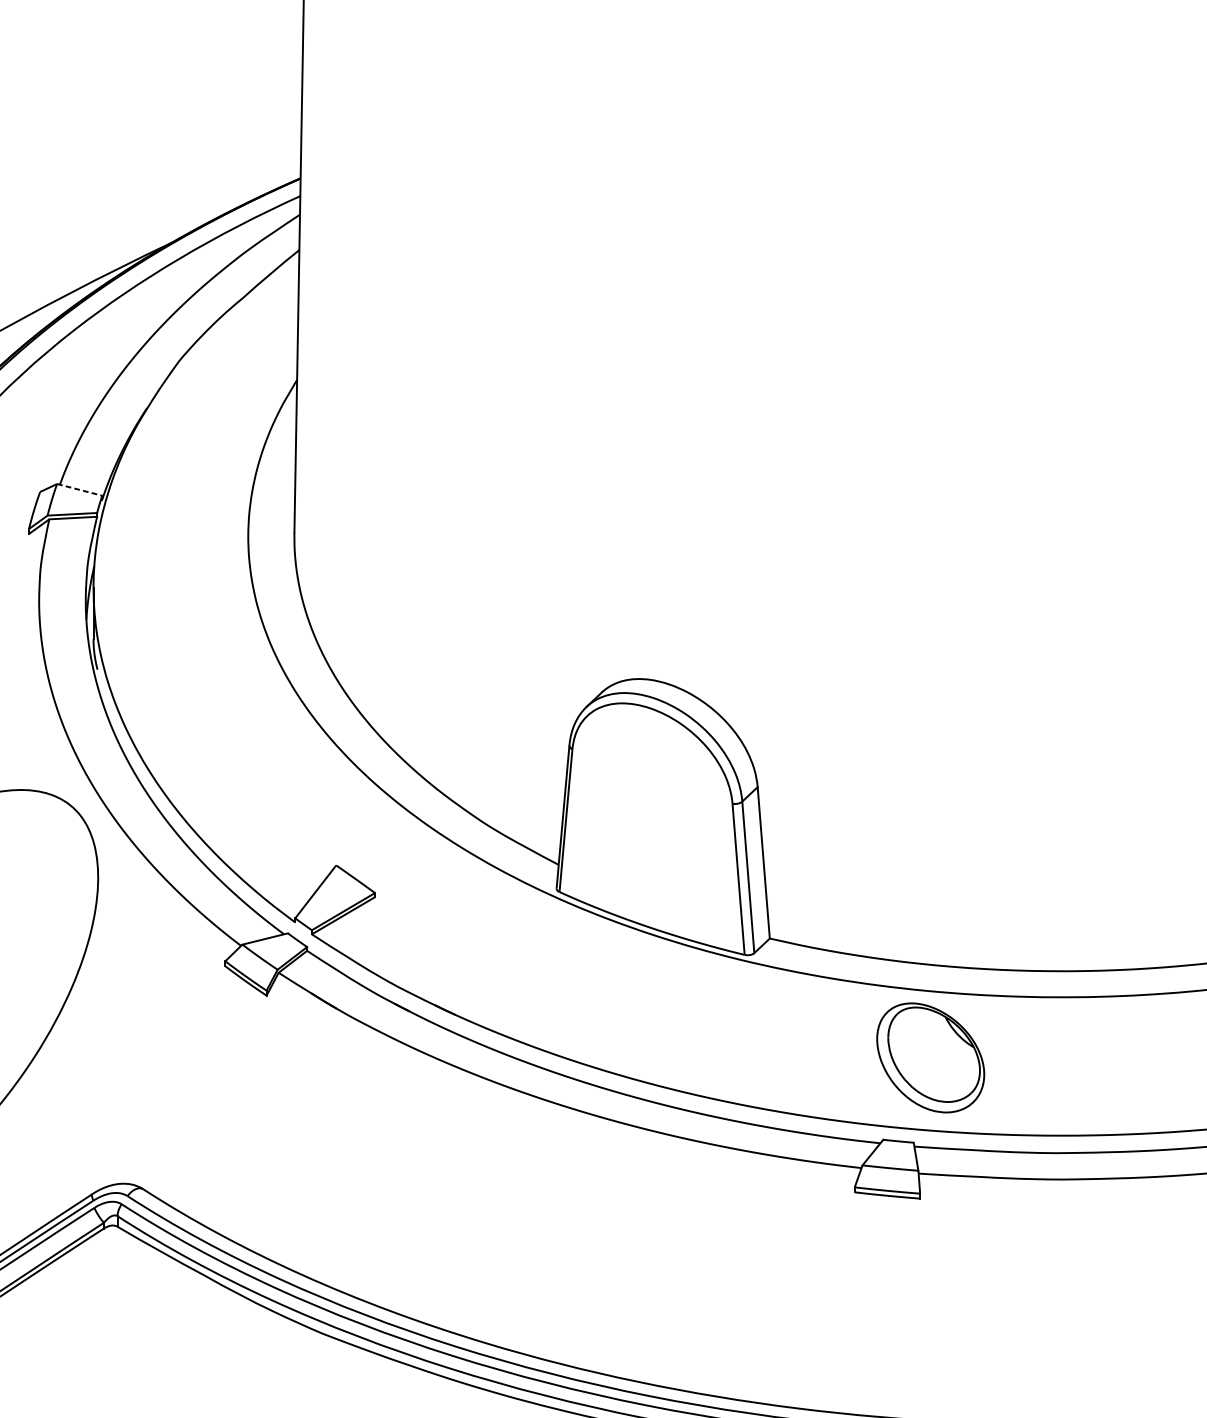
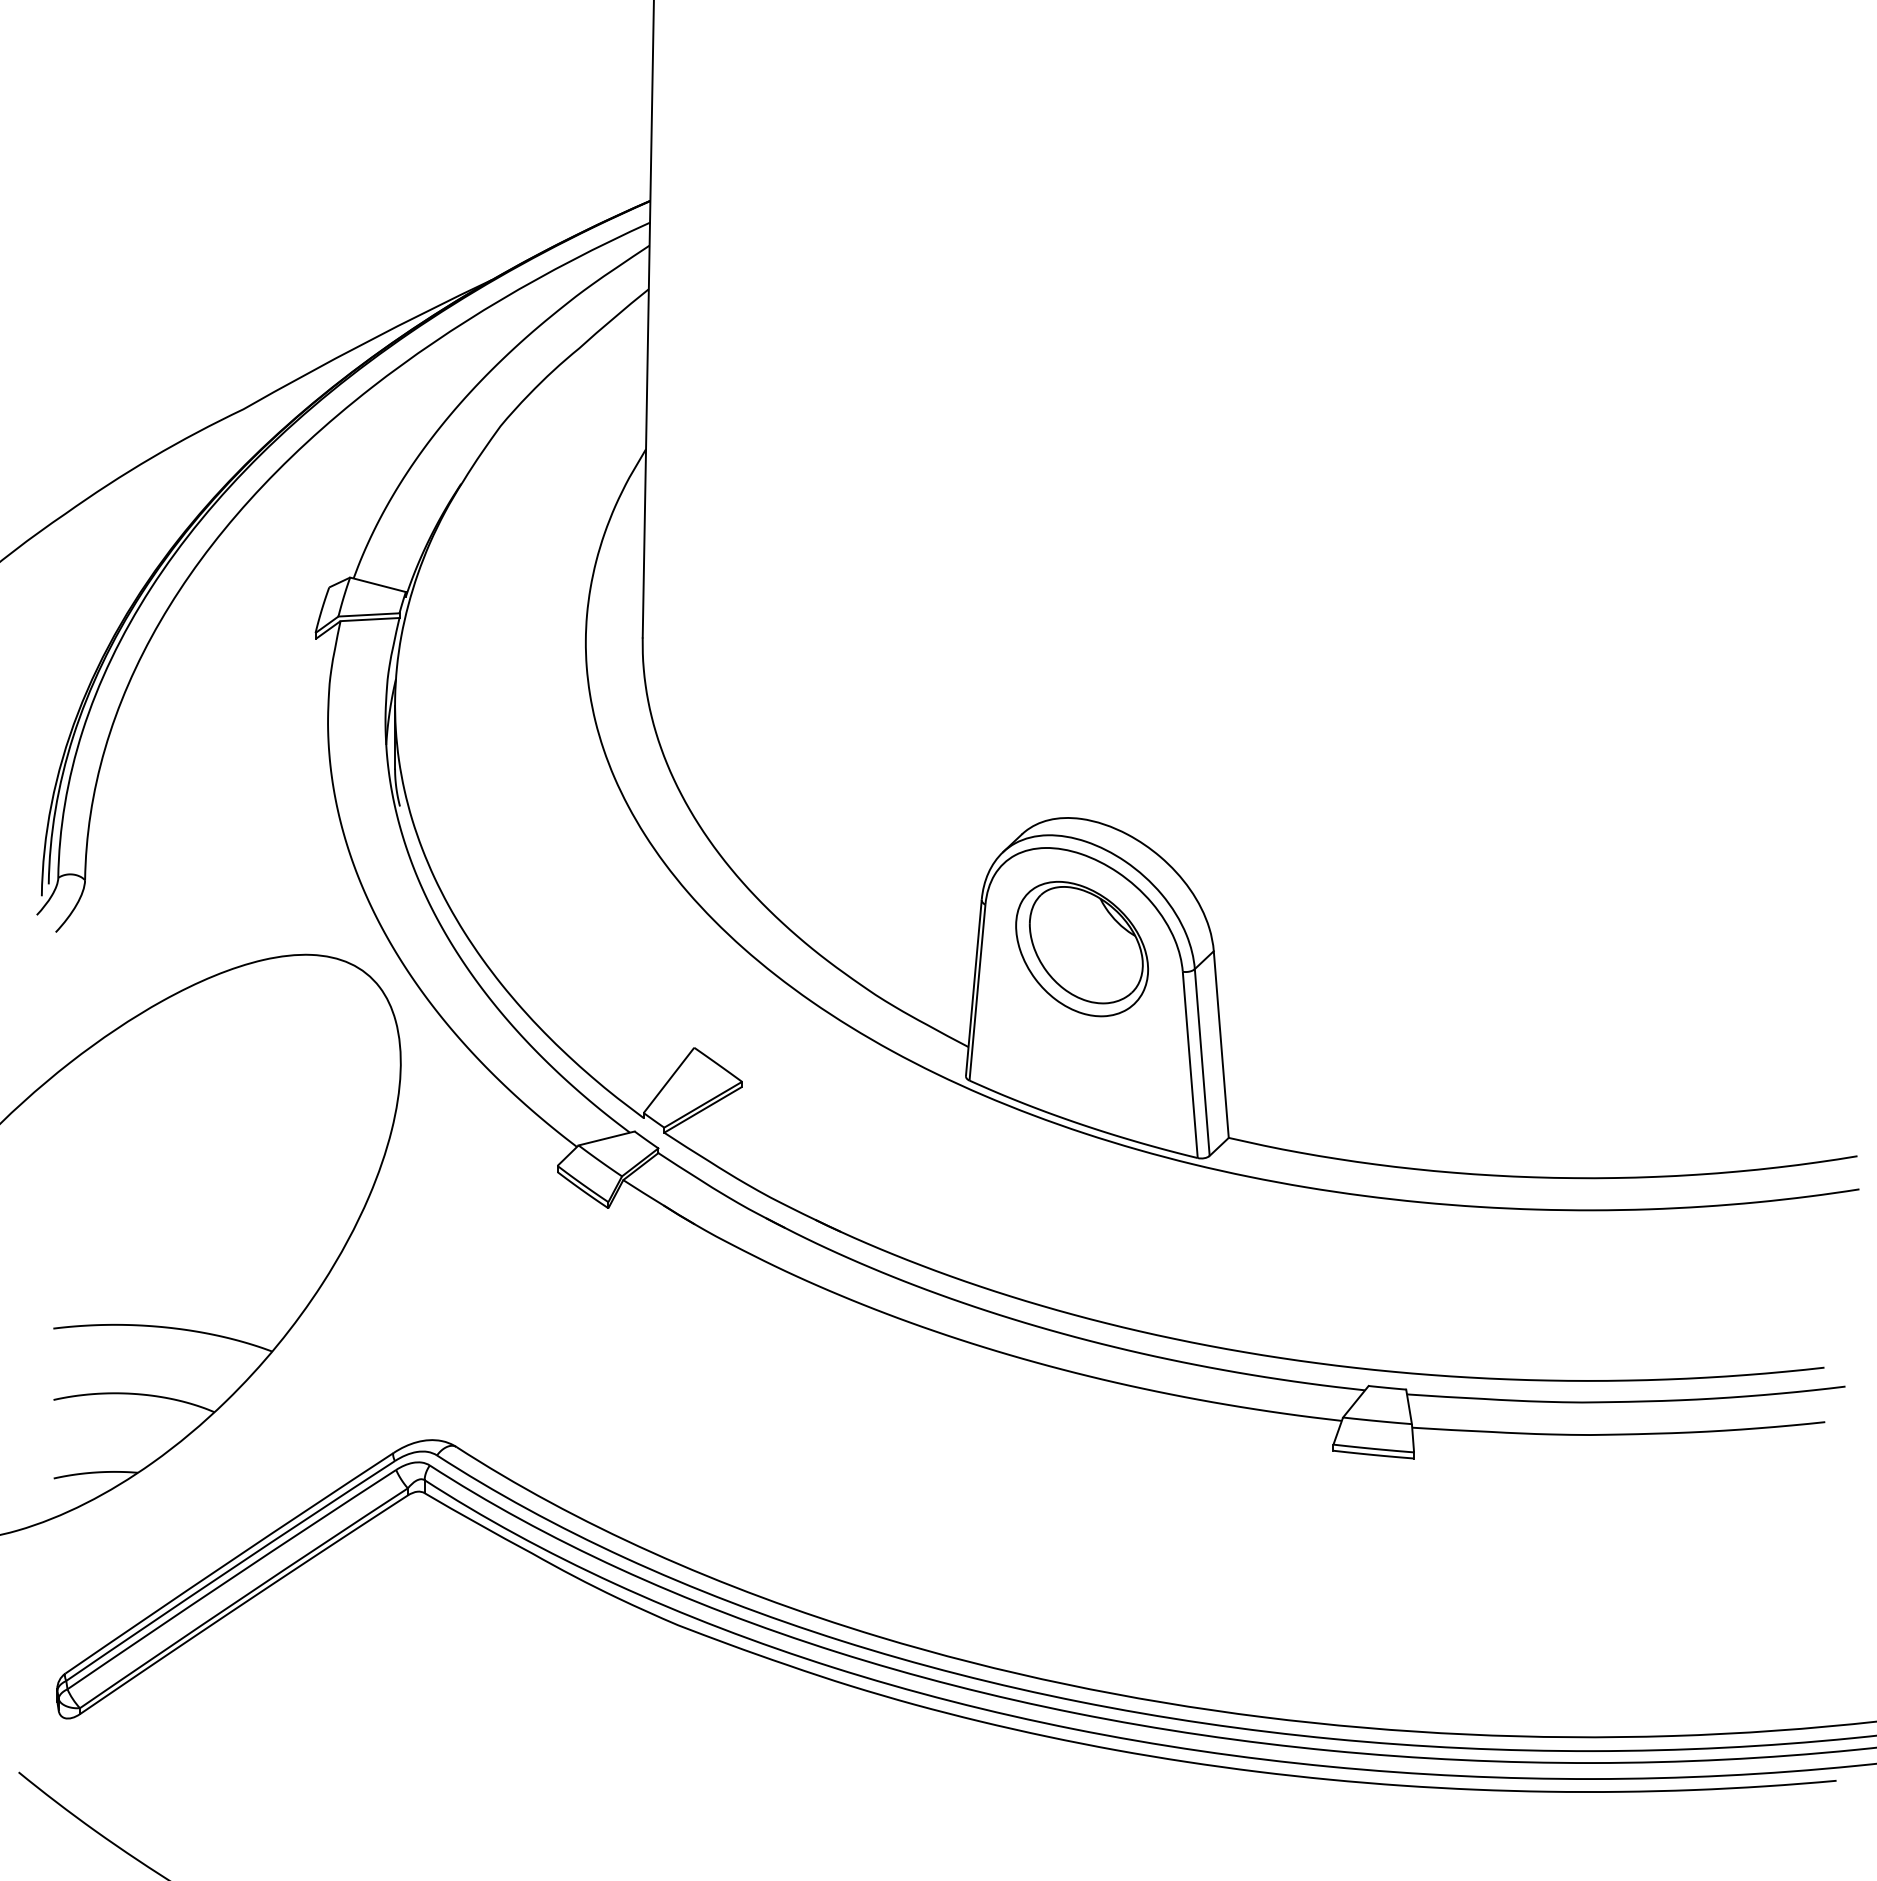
line: (80, 489) -> (378, 584), dashed -> solid
part: (930, 1057) -> (1081, 948), moved

